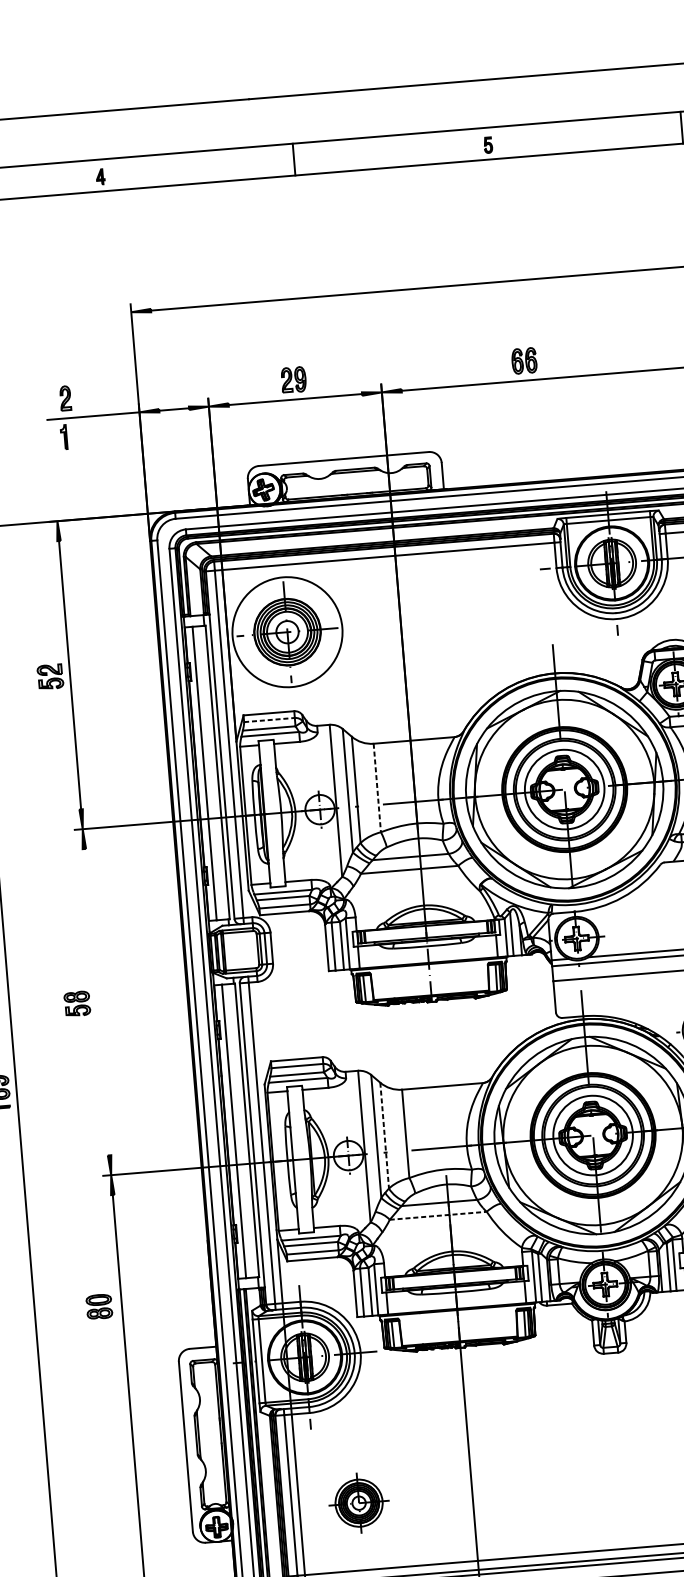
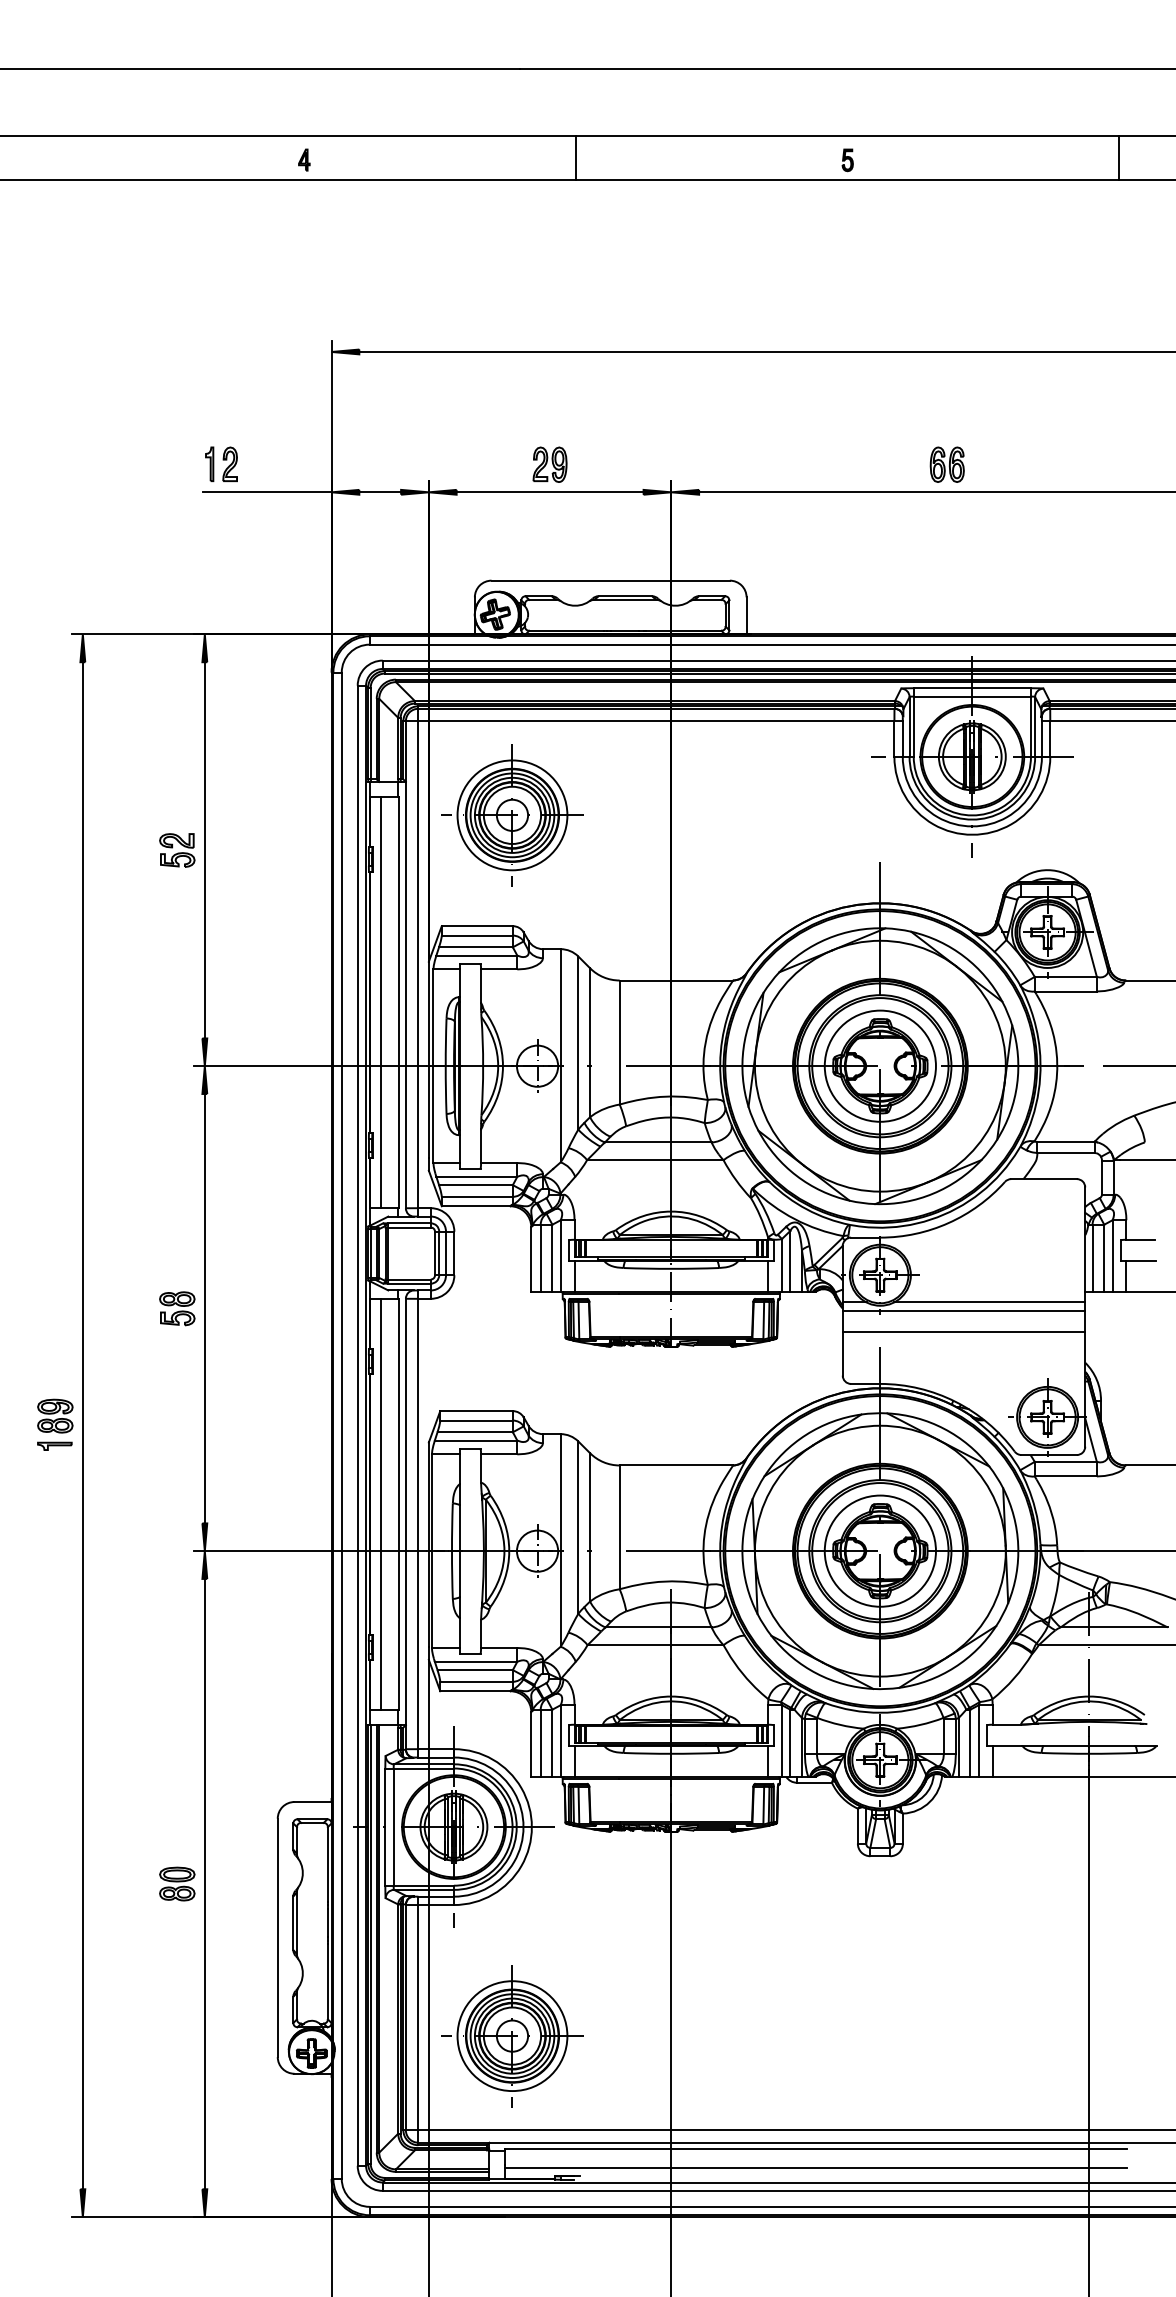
part: (523, 360) -> (946, 464), moved
part: (63, 437) -> (209, 464), moved
circle: (287, 632) -> (512, 815), size x0.71
line: (269, 719) -> (477, 935), dashed -> solid
line: (377, 788) -> (619, 1043), dashed -> solid
line: (96, 1002) -> (204, 1308), added
line: (384, 1135) -> (590, 1527), dashed -> solid
line: (438, 1216) -> (655, 1645), dashed -> solid
part: (99, 1306) -> (177, 1883), moved
part: (359, 1503) -> (512, 2036), size x1.67

